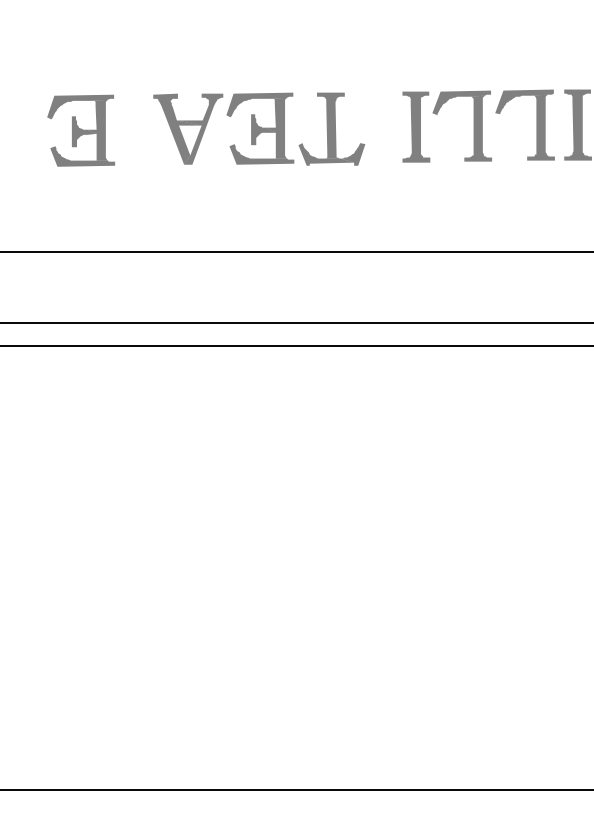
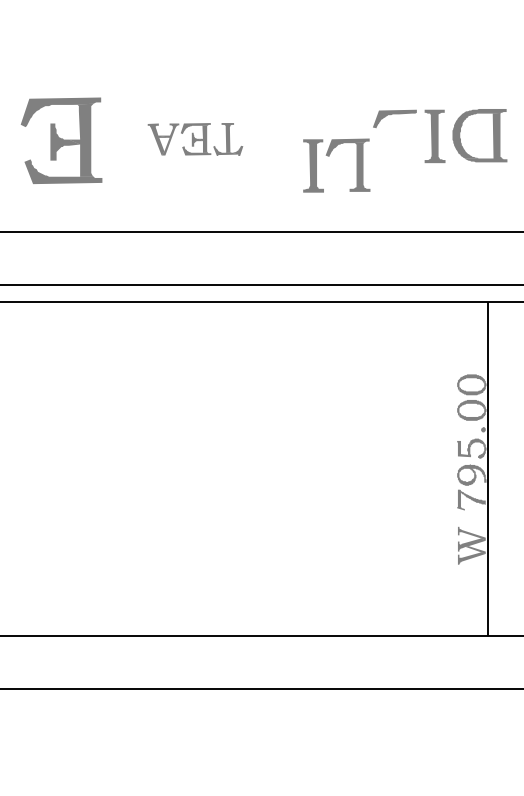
part: (437, 114) -> (329, 156), moved
fill: (540, 127) -> (406, 138), removed
part: (259, 129) -> (195, 139), size x0.6
part: (80, 130) -> (61, 140), size x1.6

